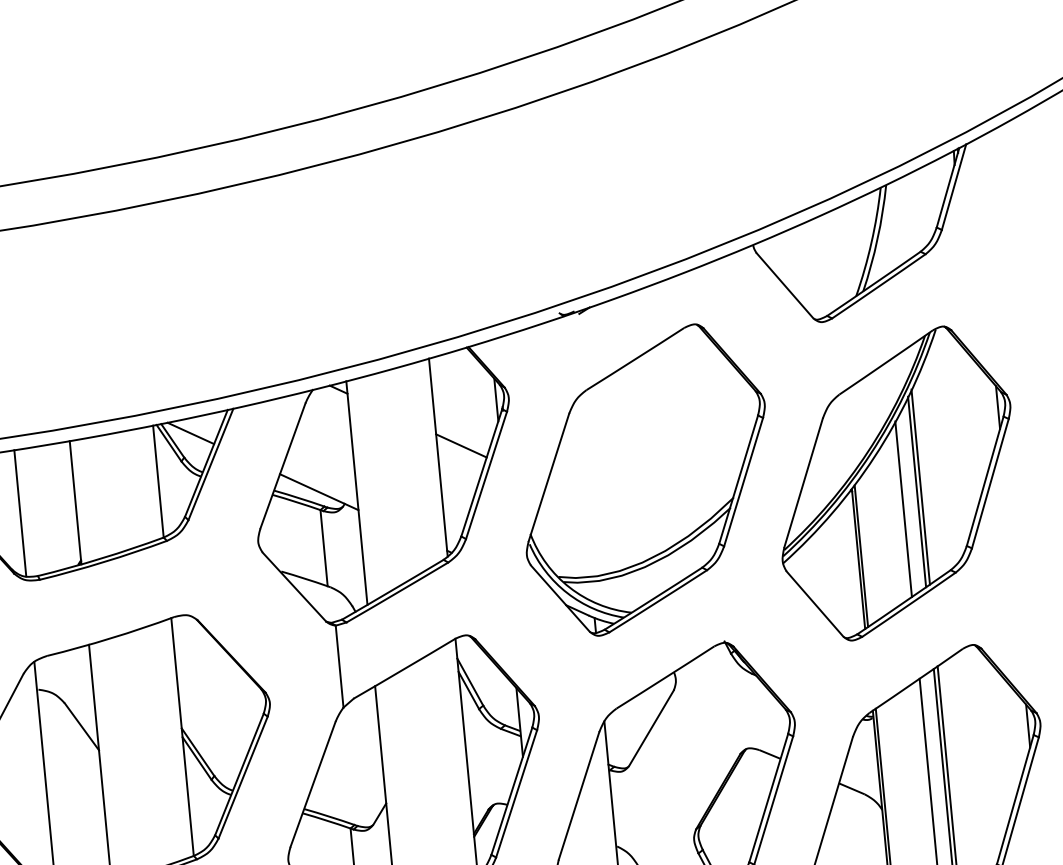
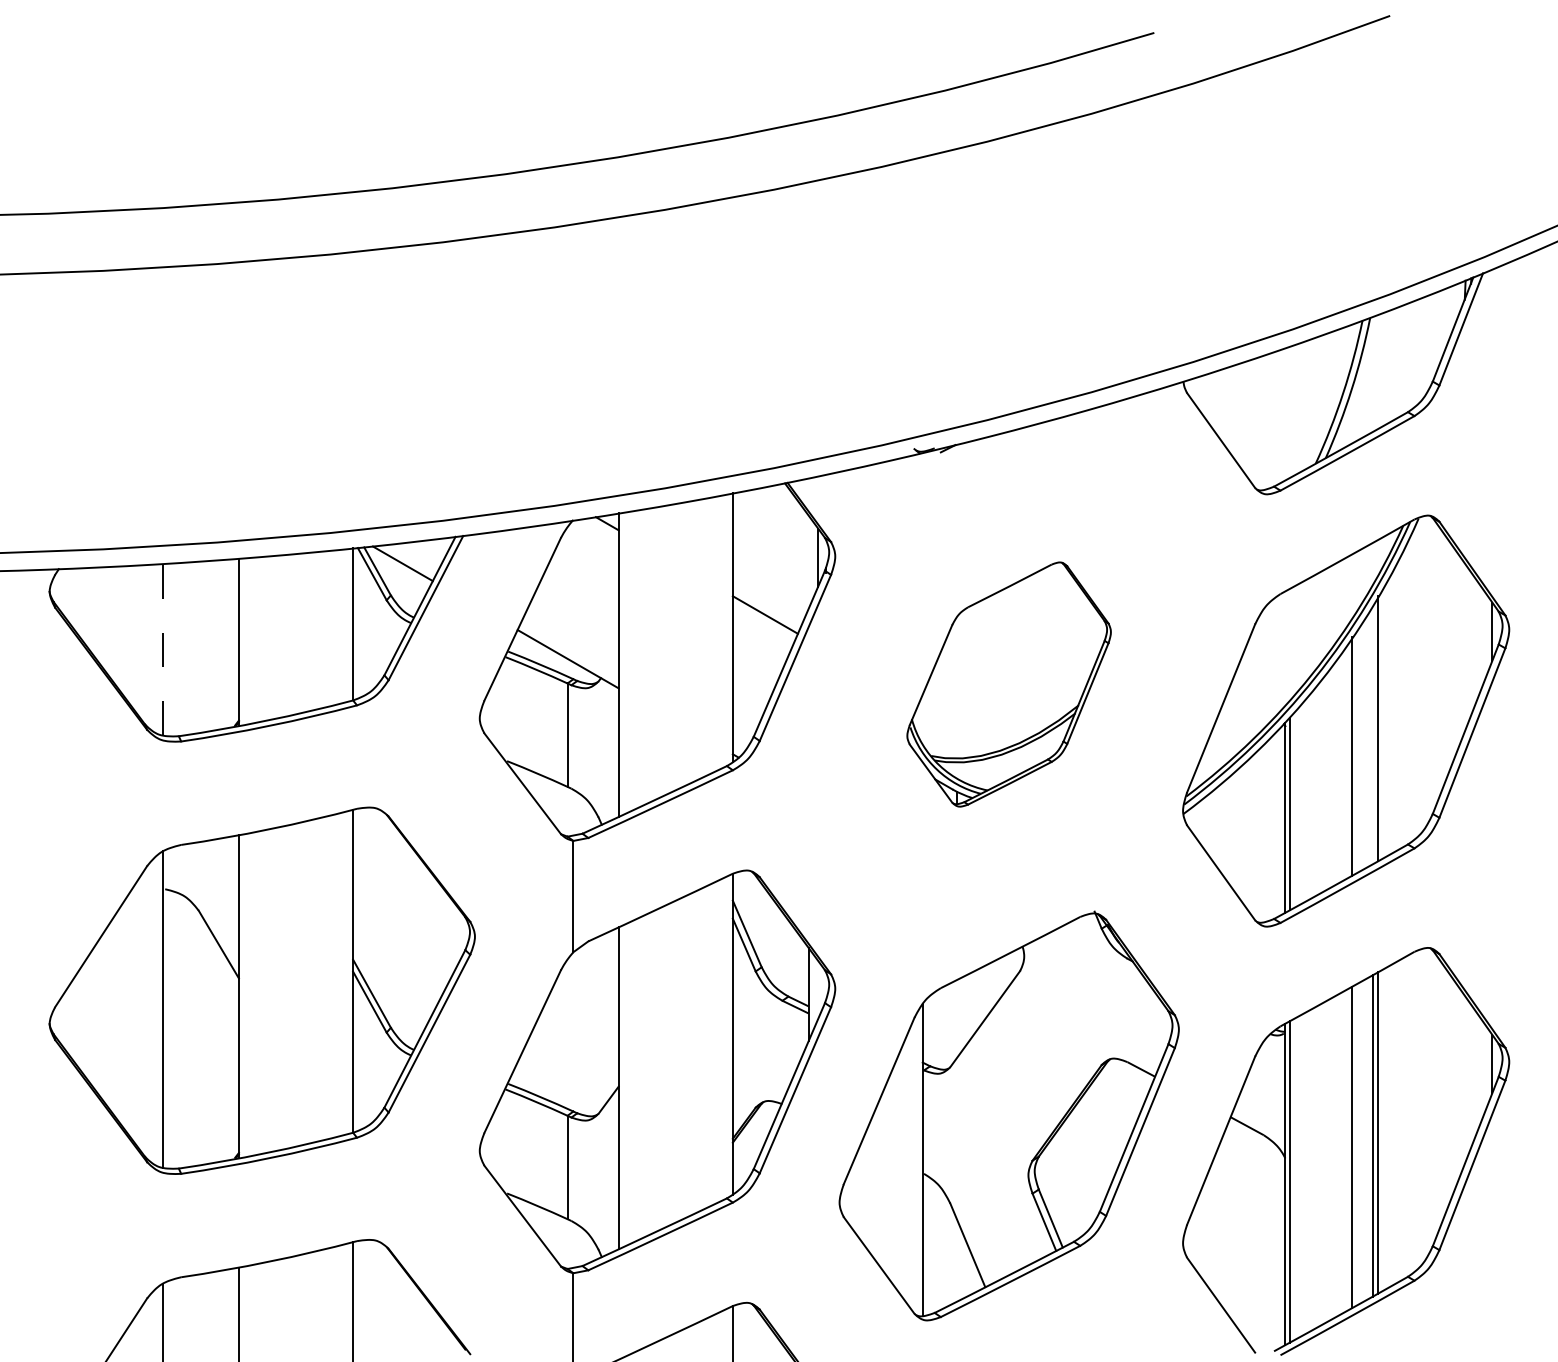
part: (645, 480) -> (1008, 684), size x0.6
line: (916, 491) -> (1372, 734), removed
line: (20, 513) -> (163, 649), solid -> dashed

